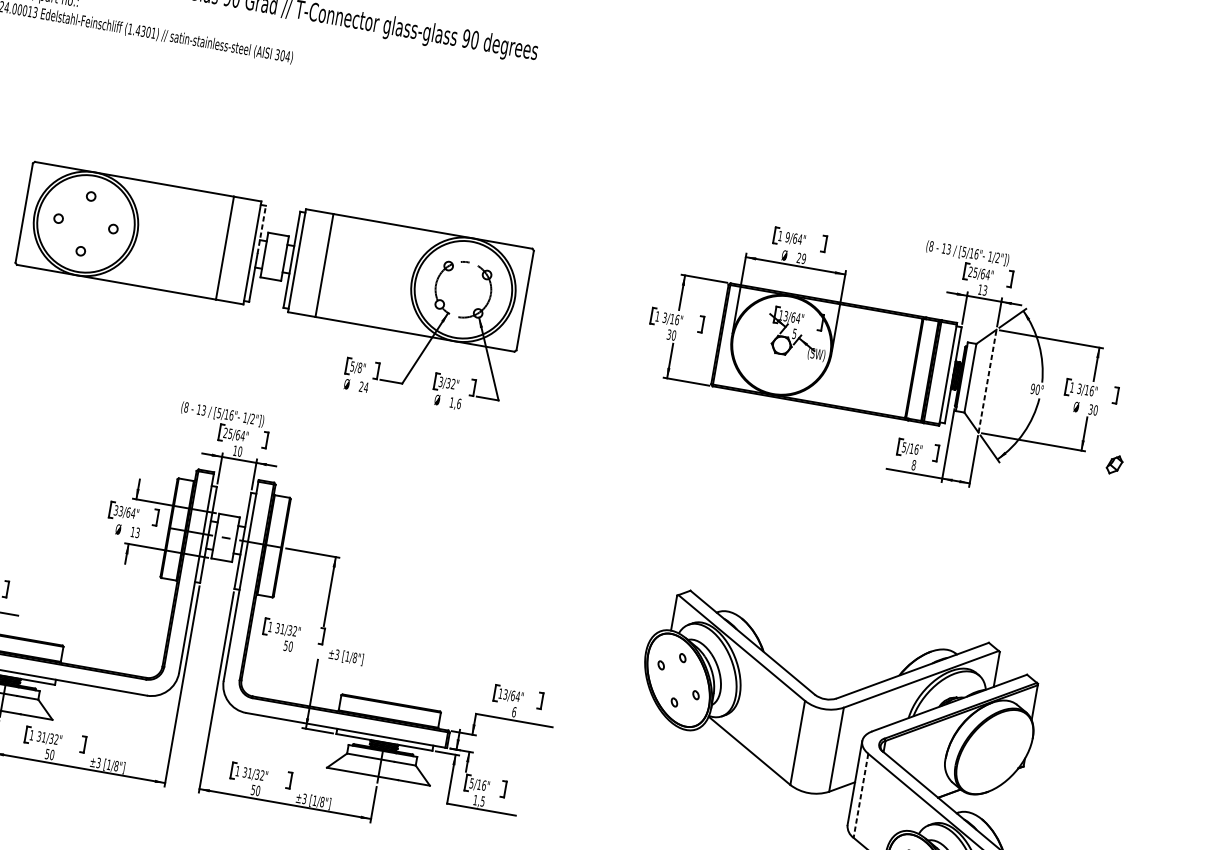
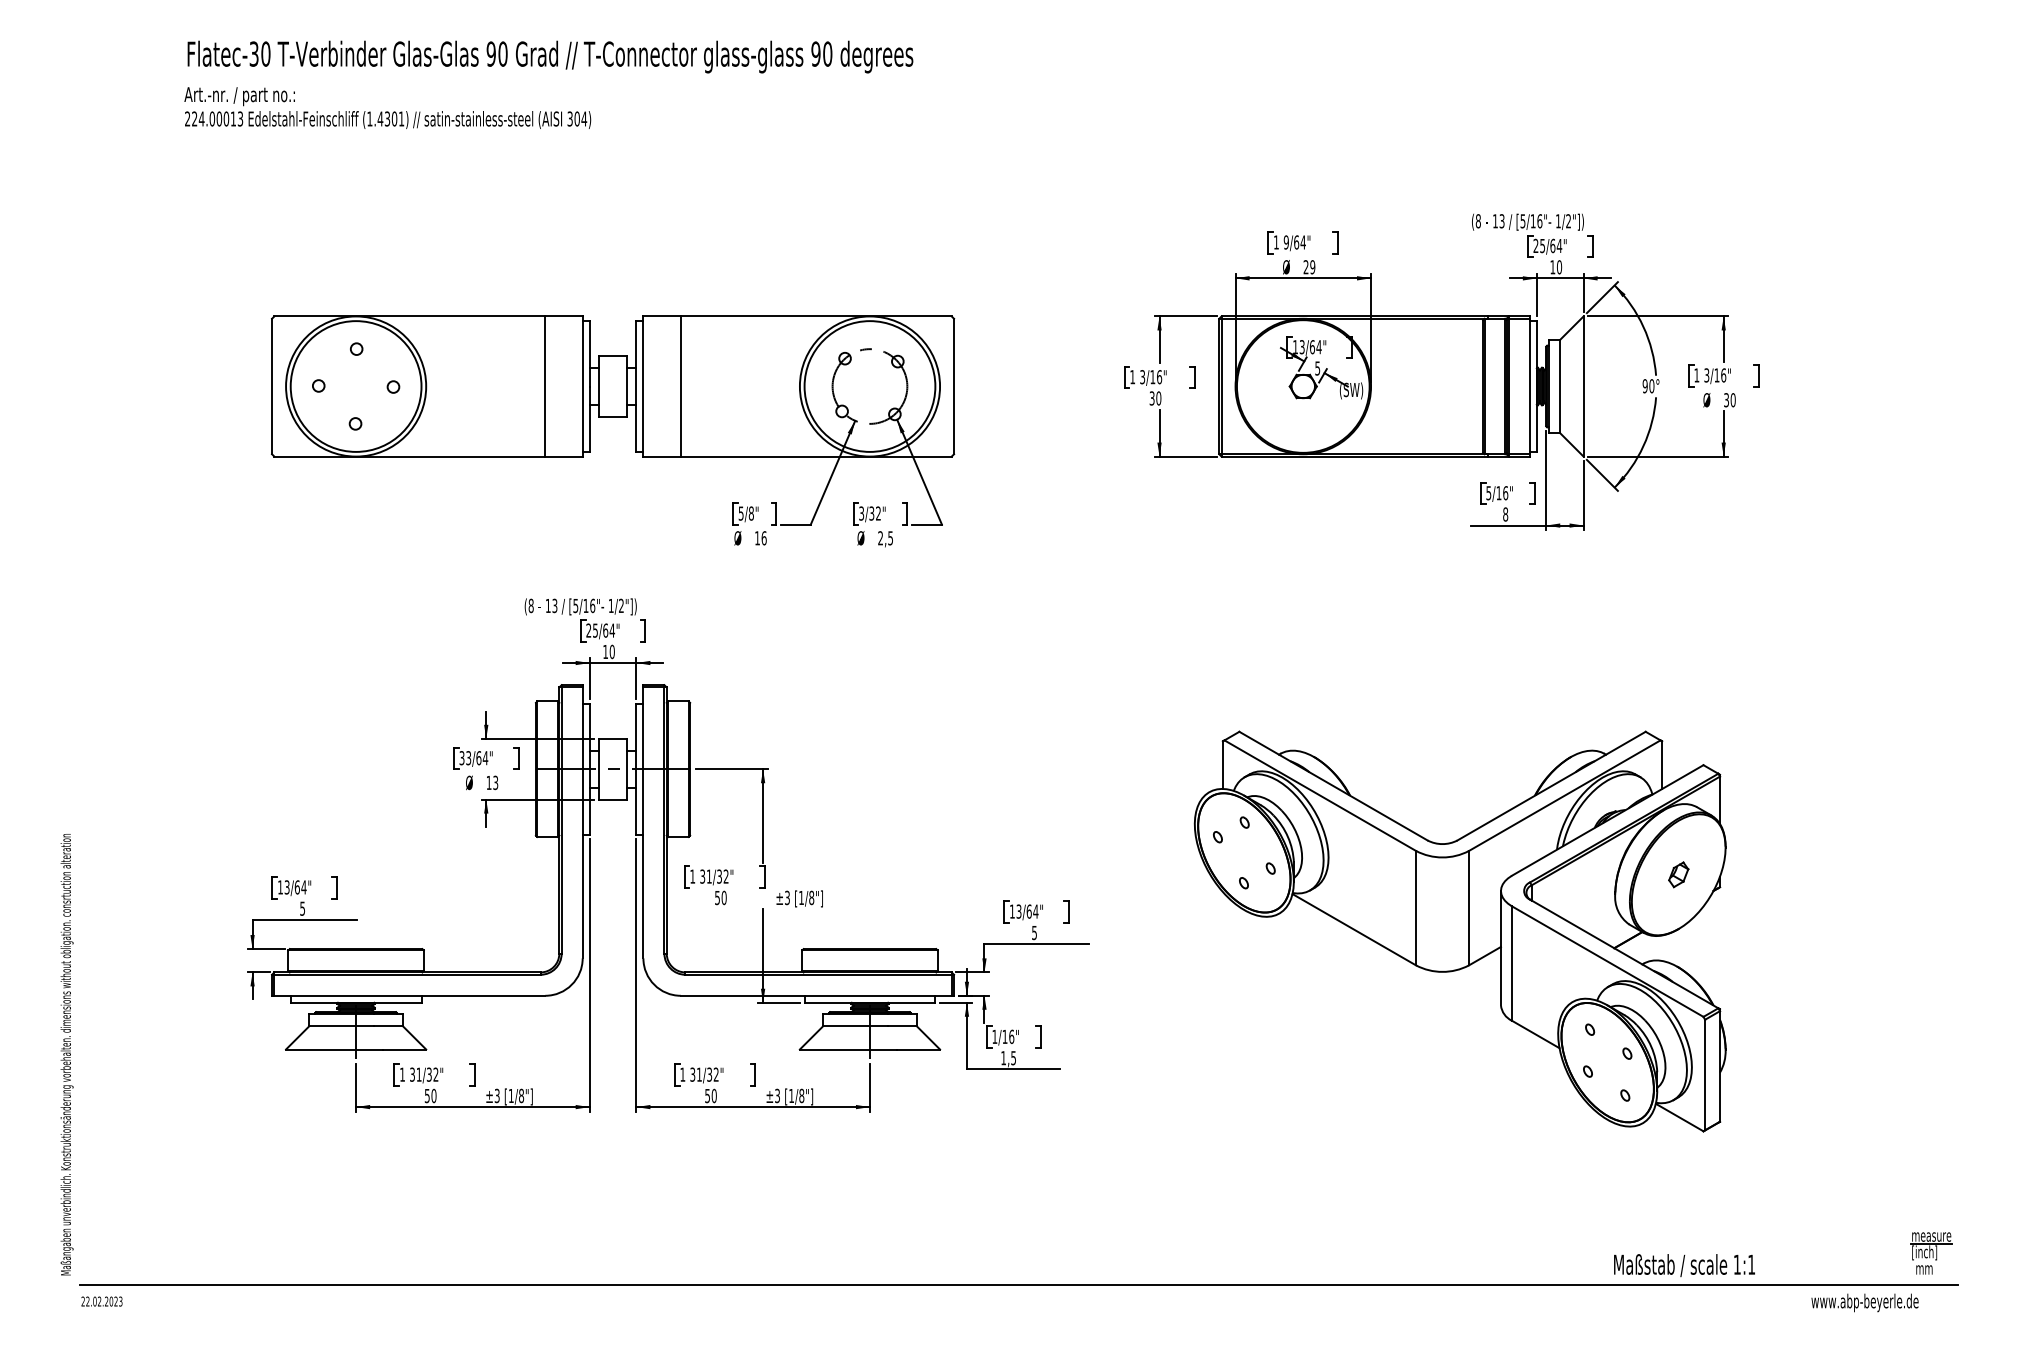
line: (261, 229) -> (589, 353), dashed -> solid
text: (985, 290) -> (1559, 267), 13 -> 10
line: (987, 381) -> (1583, 386), dashed -> solid
text: (363, 387) -> (760, 538), 24 -> 16
text: (455, 403) -> (885, 538), 1,6 -> 2,5
part: (1114, 464) -> (1678, 874), moved
text: (514, 711) -> (1034, 932), 6 -> 5
text: (471, 783) -> (994, 1036), 5/16" -> 1/16"
line: (860, 796) -> (1511, 964), dashed -> solid

